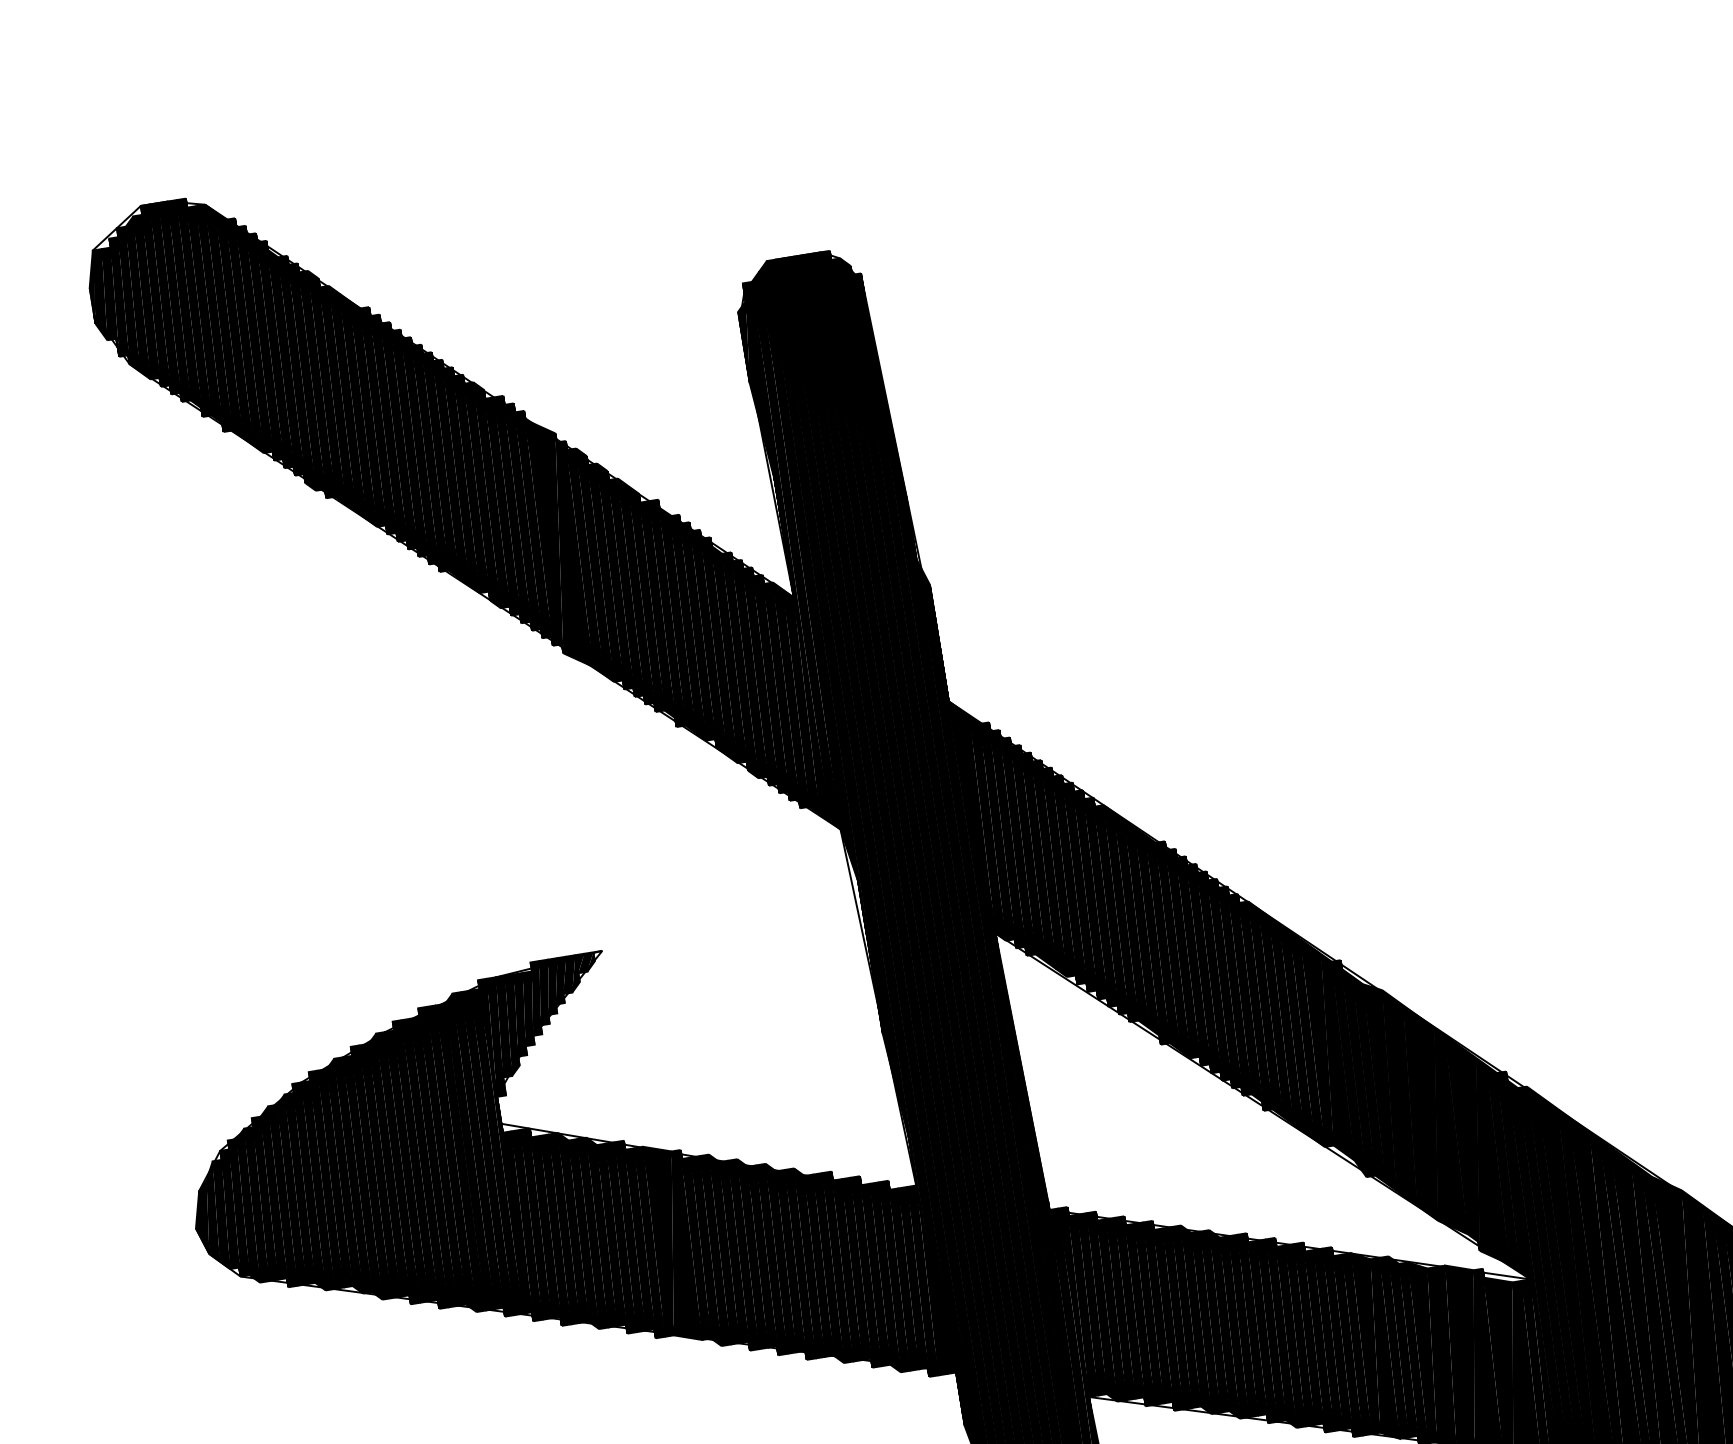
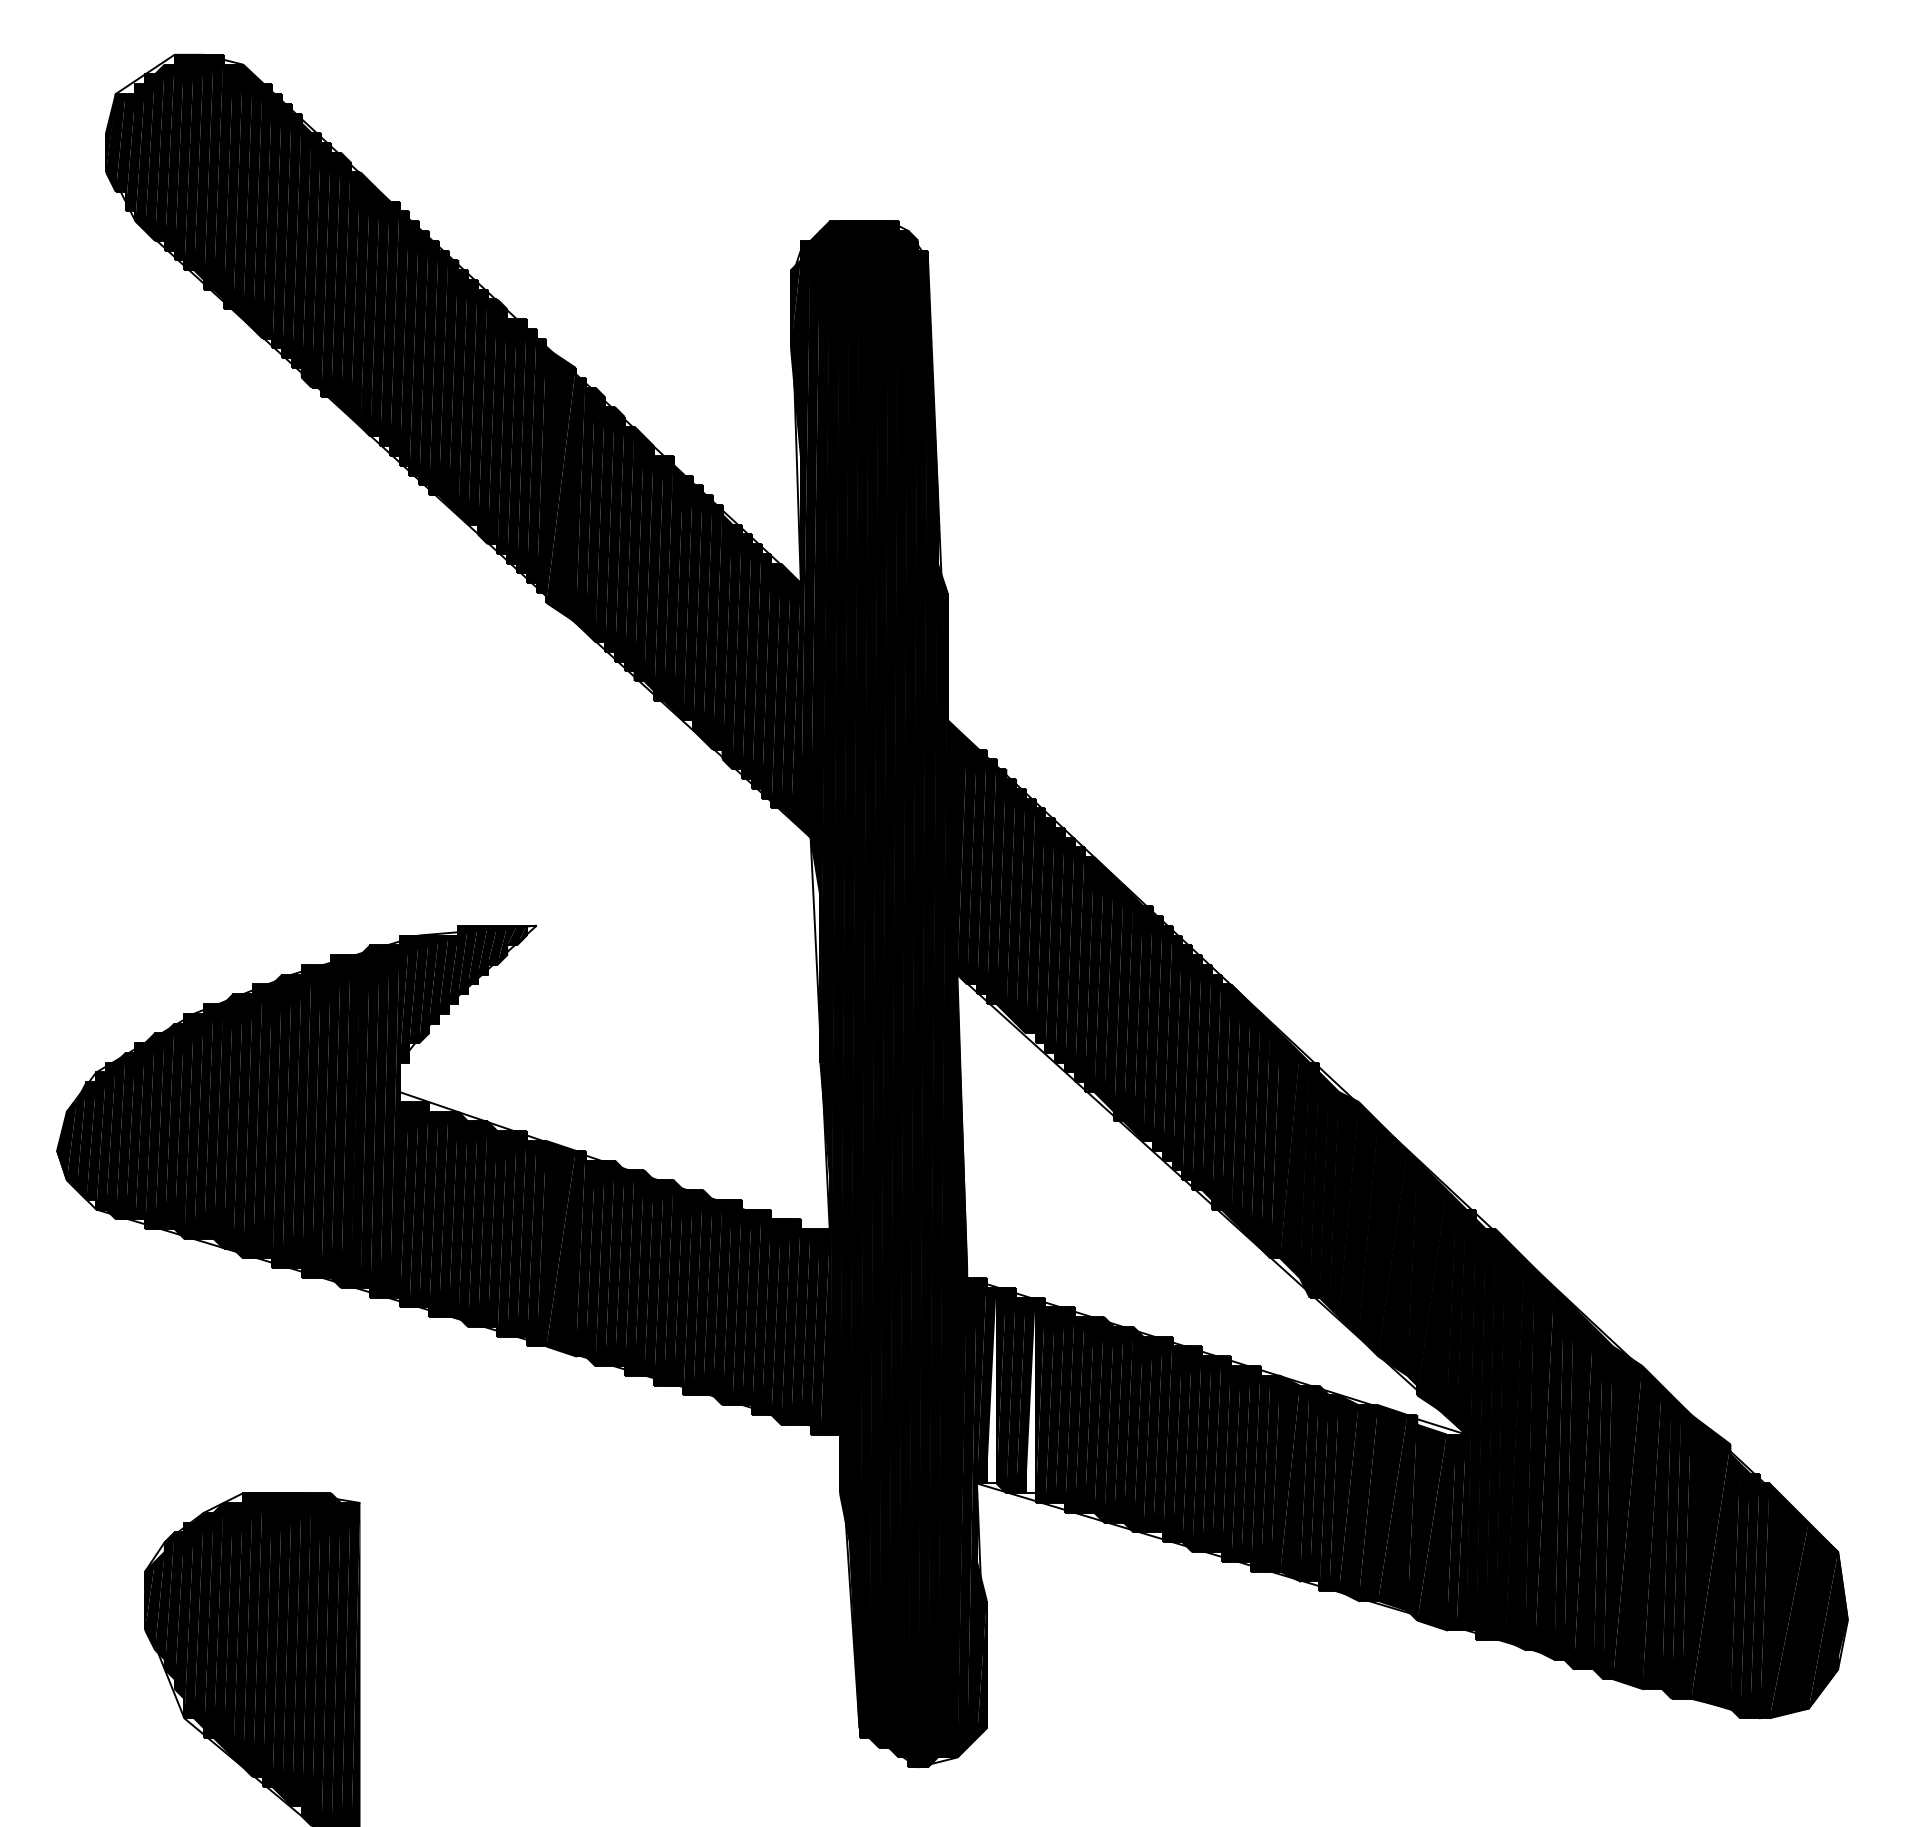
fill: (1087, 1304) -> (991, 1385), removed
fill: (1125, 1308) -> (1030, 1395), removed

